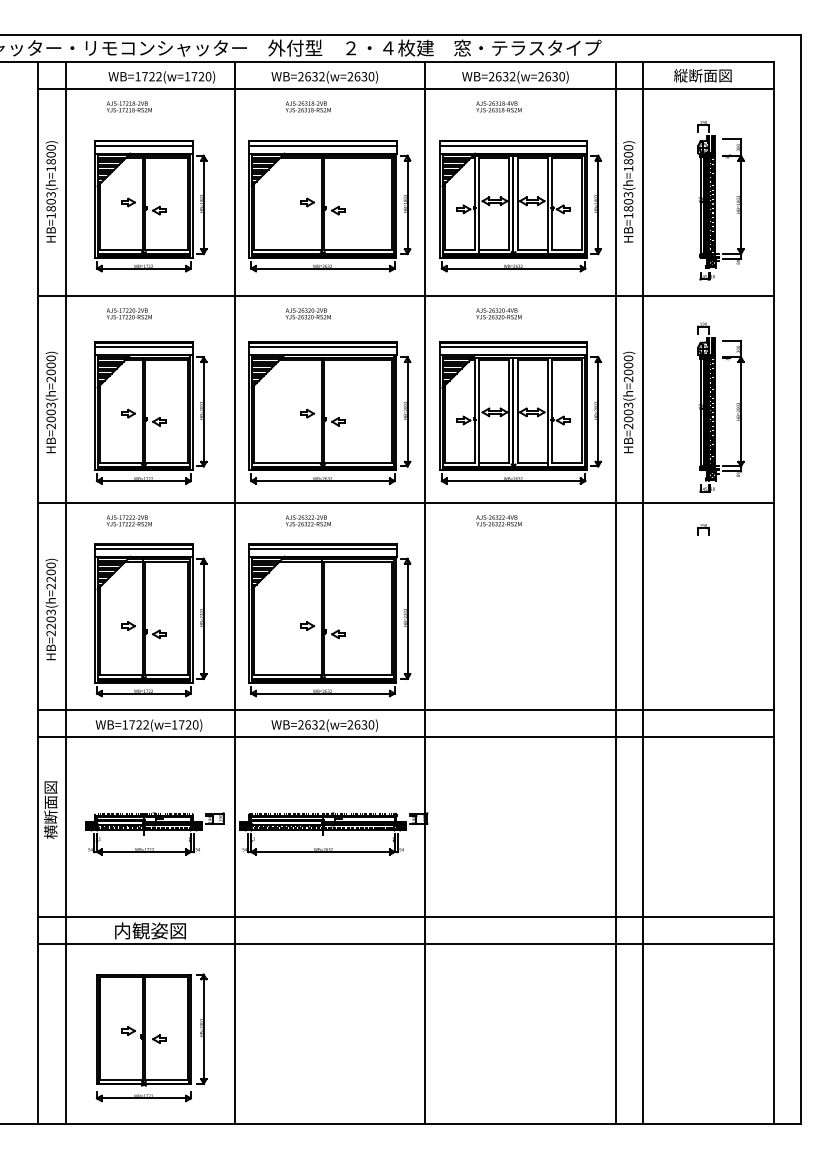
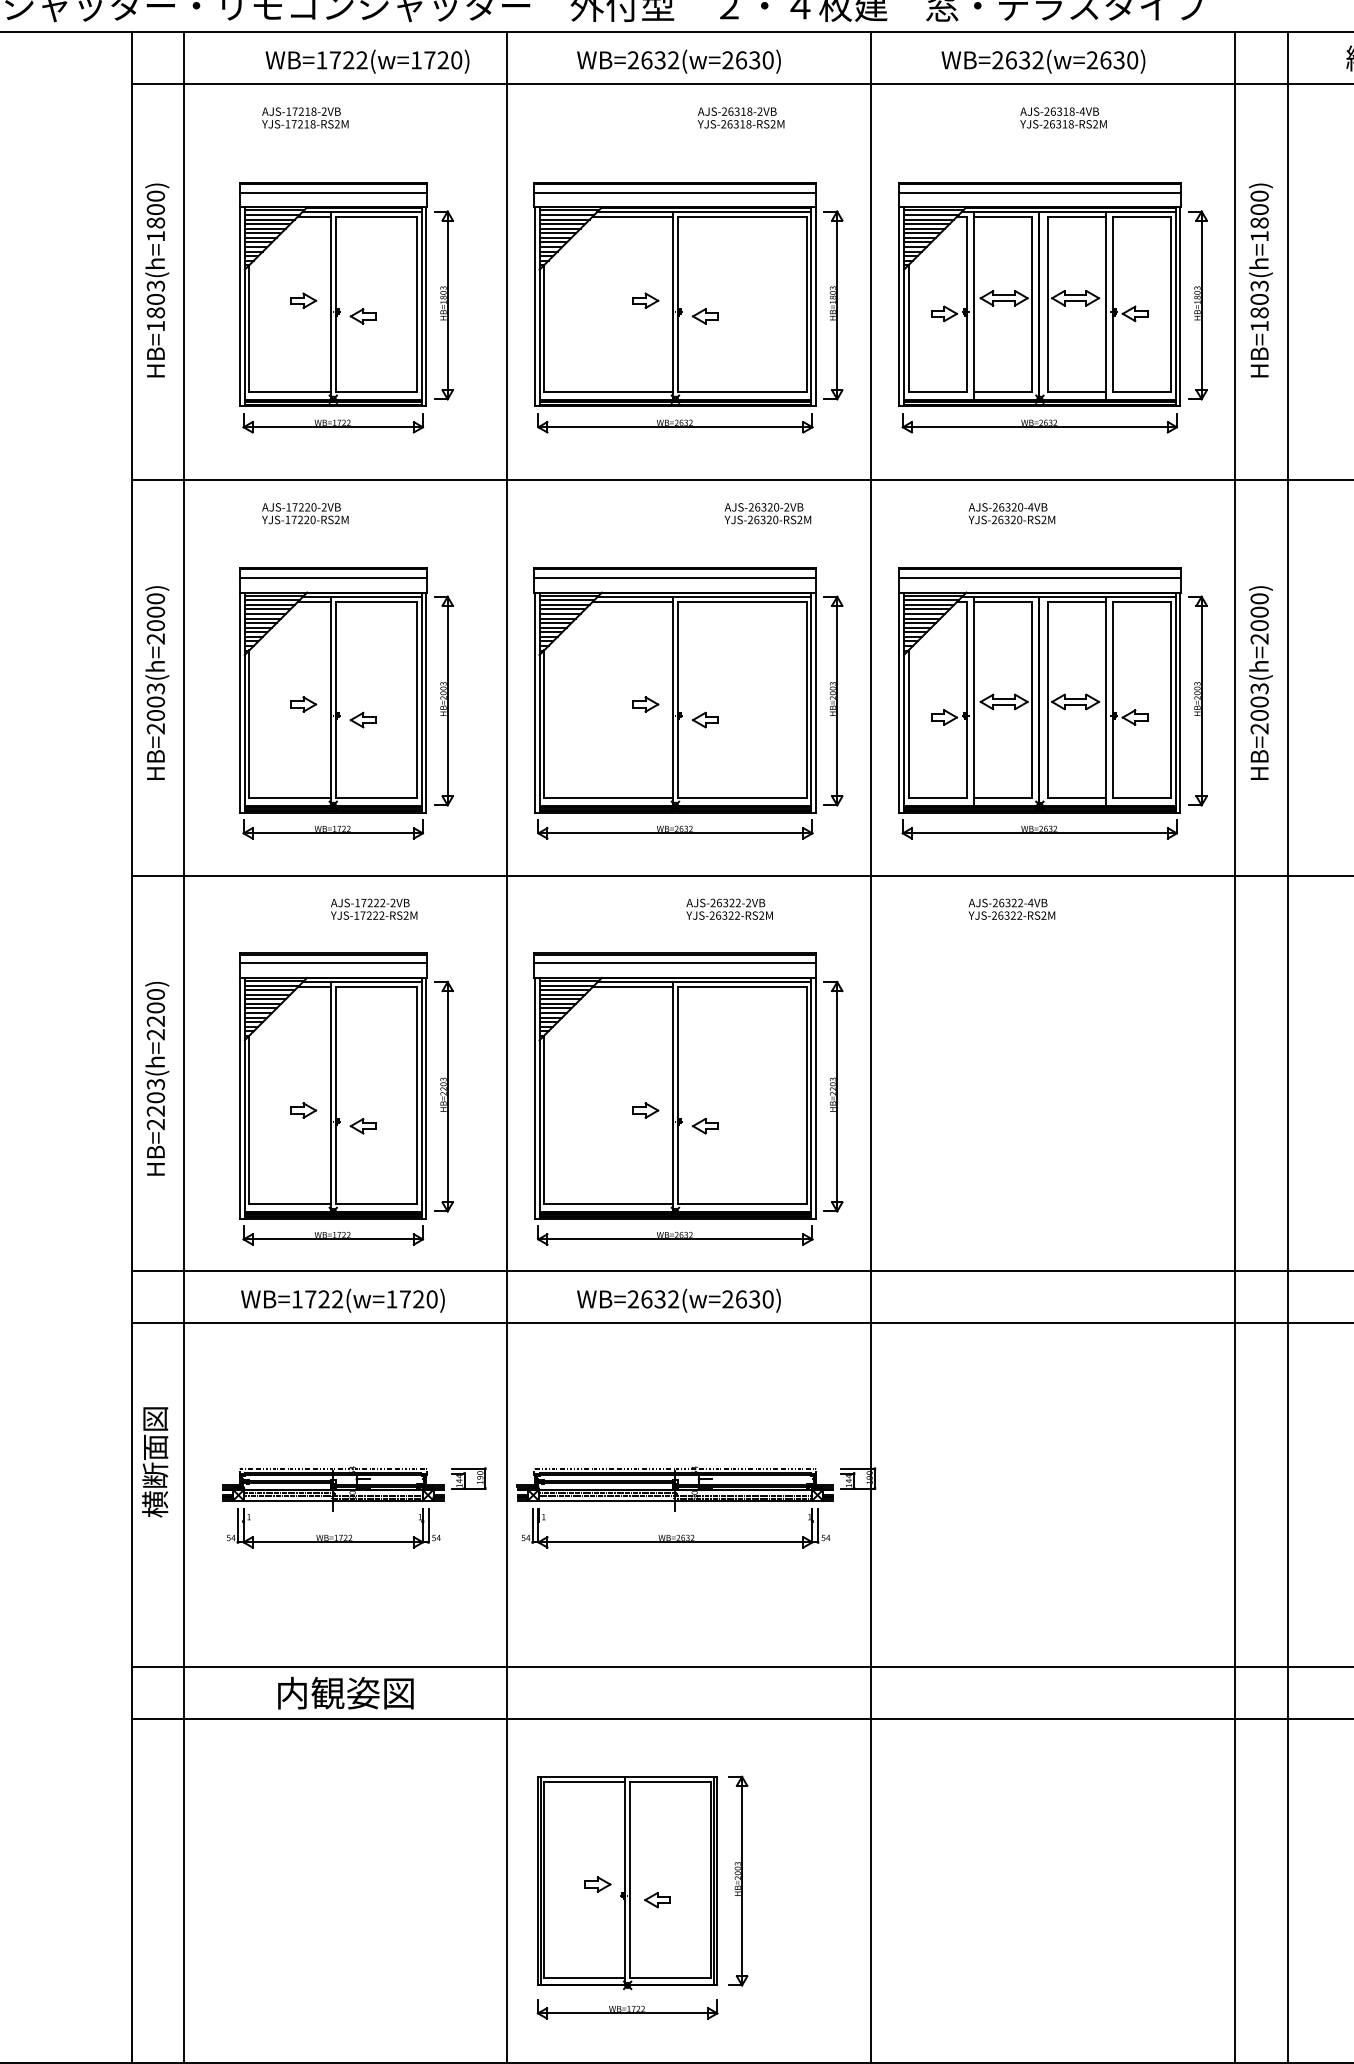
text: (307, 106) -> (739, 117), moved
text: (498, 106) -> (1062, 117), moved
text: (307, 313) -> (766, 512), moved
text: (128, 520) -> (372, 908), moved
text: (307, 520) -> (728, 908), moved
part: (151, 1037) -> (642, 1896), moved

